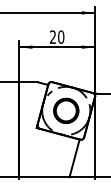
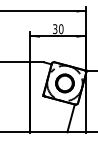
text: (53, 37) -> (55, 29), 20 -> 30

